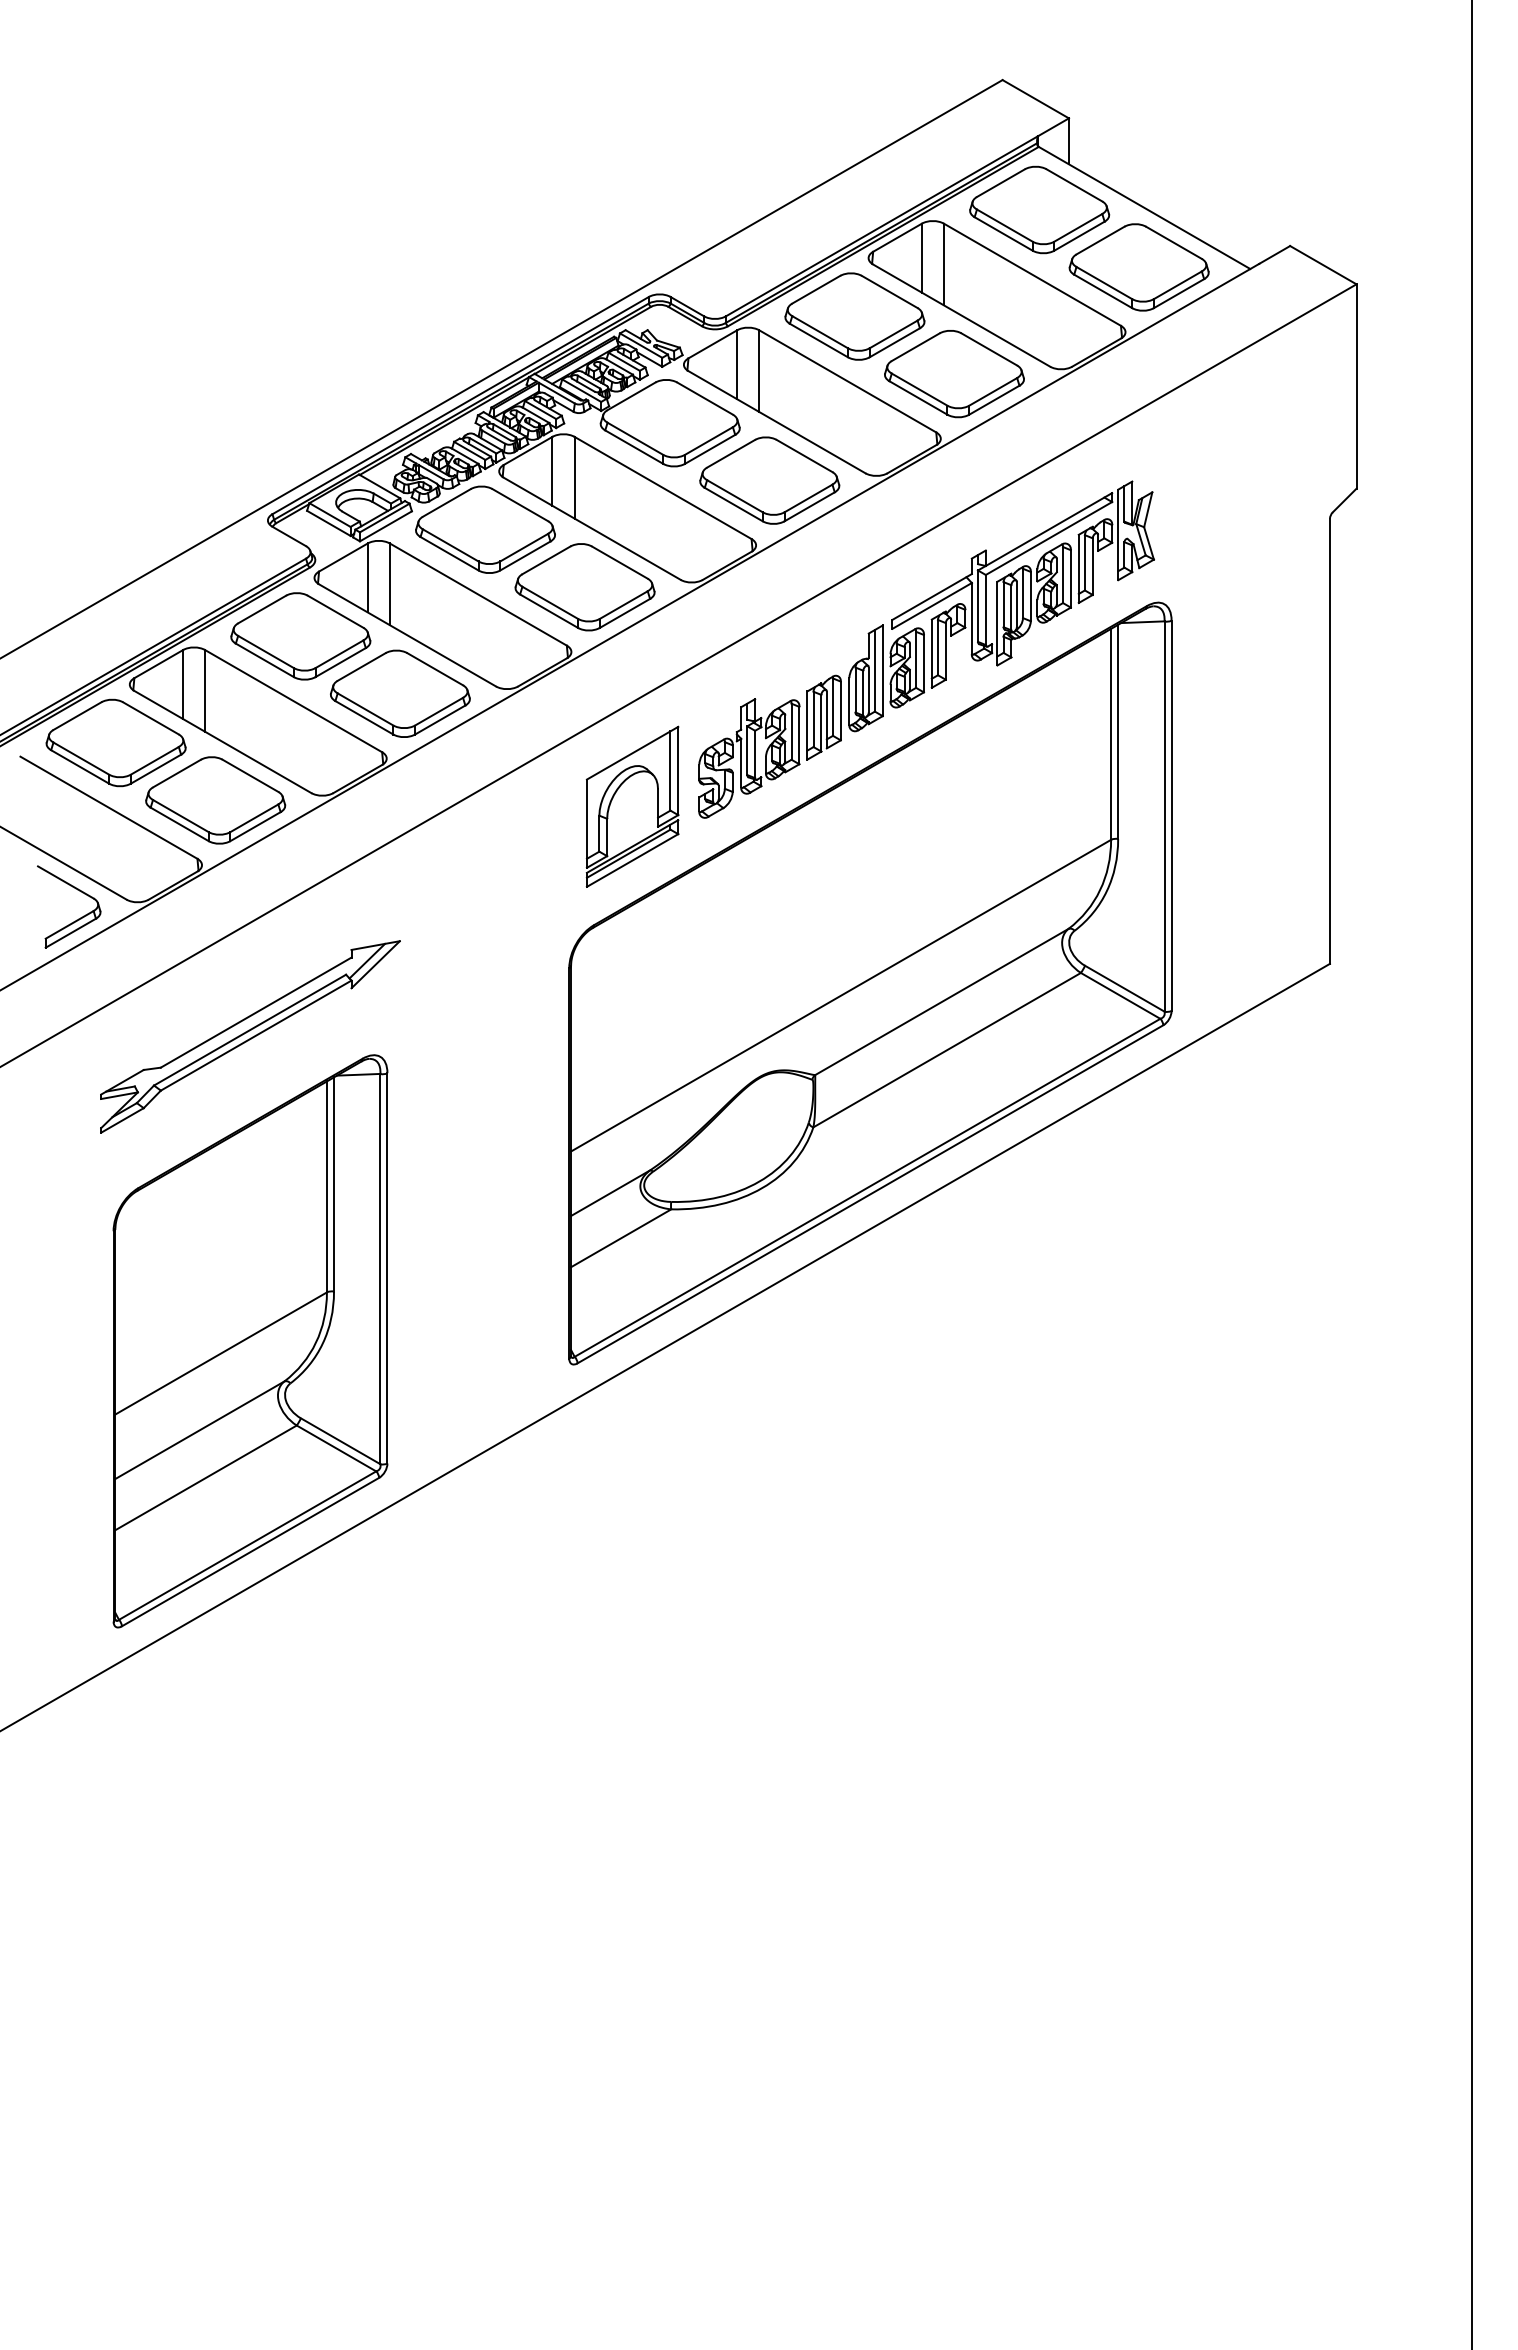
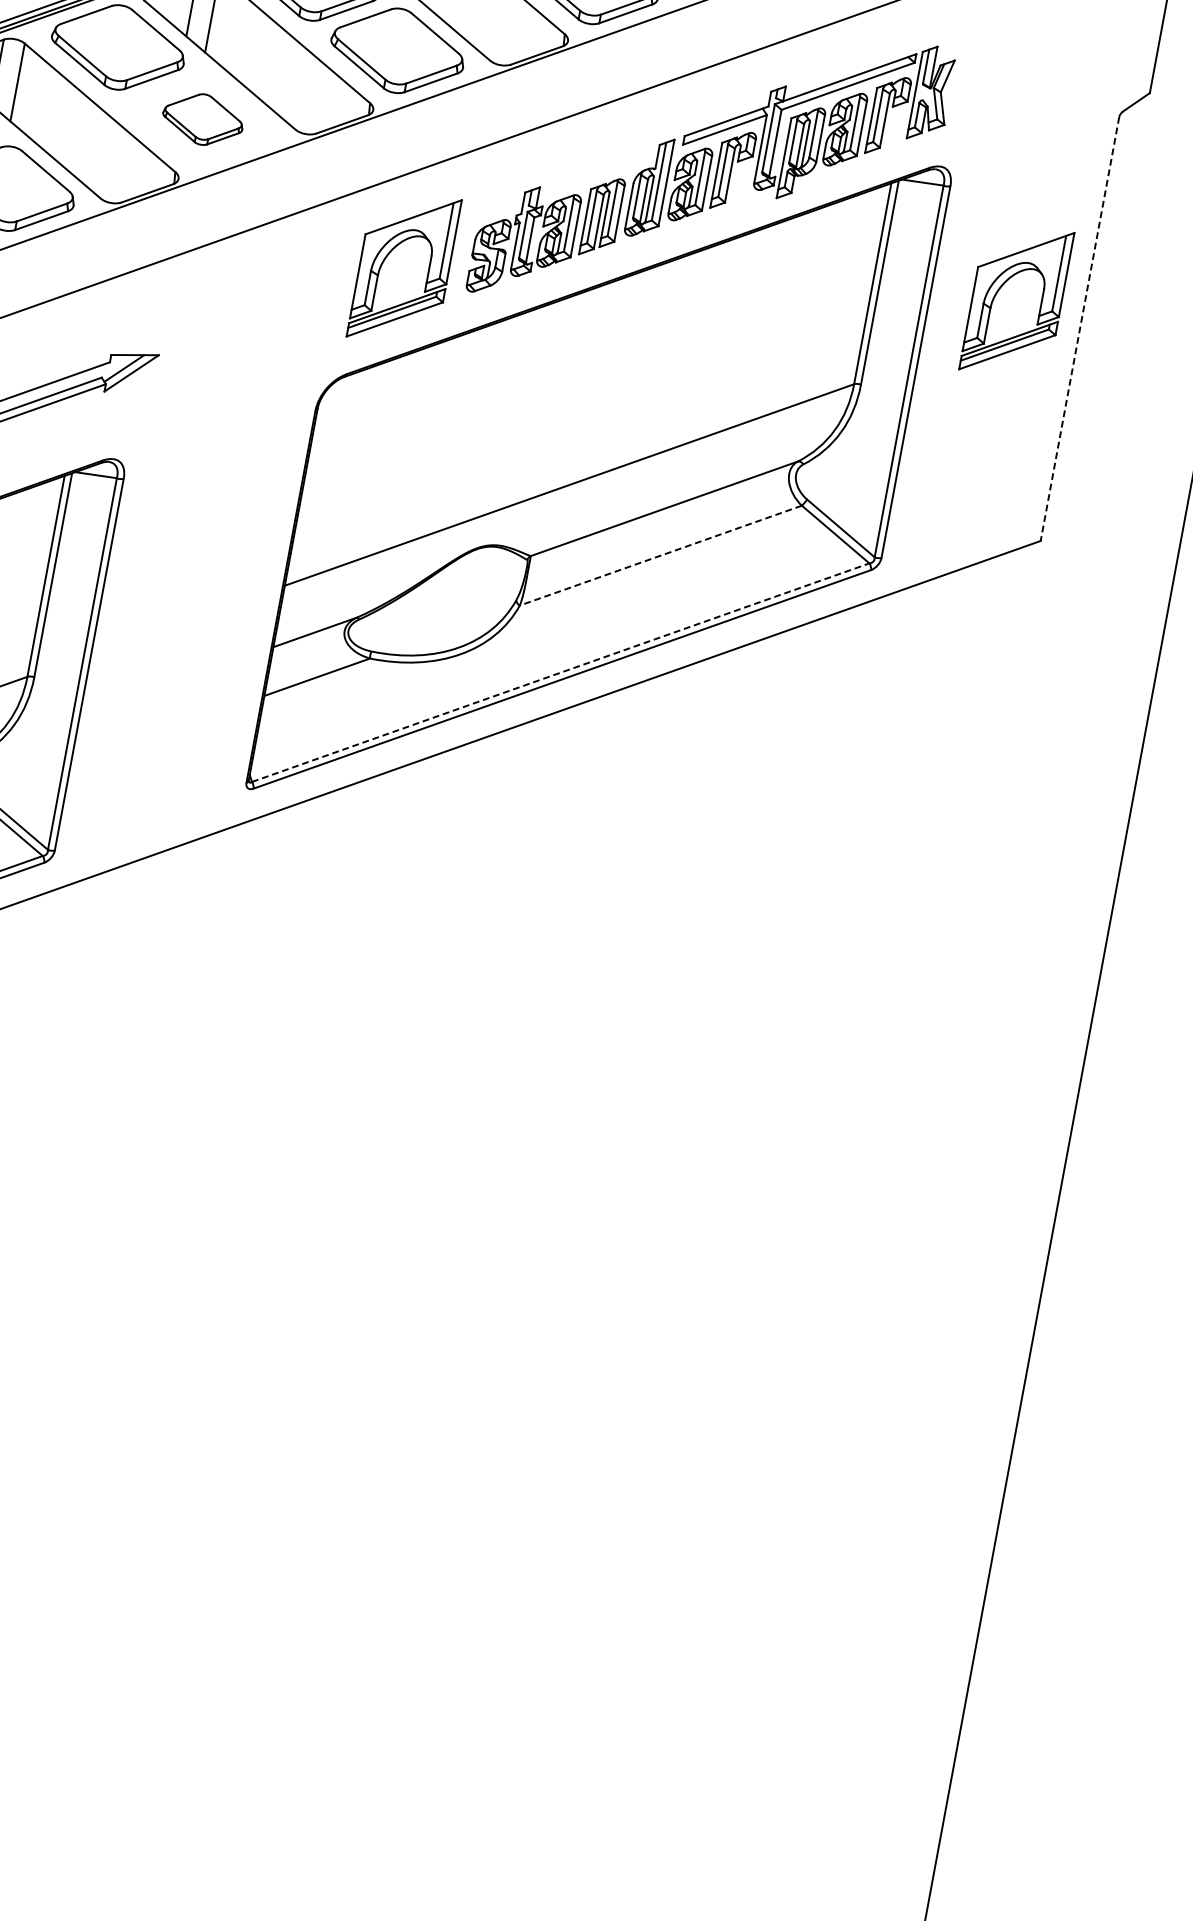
part: (400, 693) -> (203, 119), size x0.6
part: (1242, 714) -> (1001, 288), added
line: (1329, 741) -> (1079, 329), solid -> dashed
line: (946, 1050) -> (660, 555), solid -> dashed
line: (867, 1187) -> (560, 672), solid -> dashed

